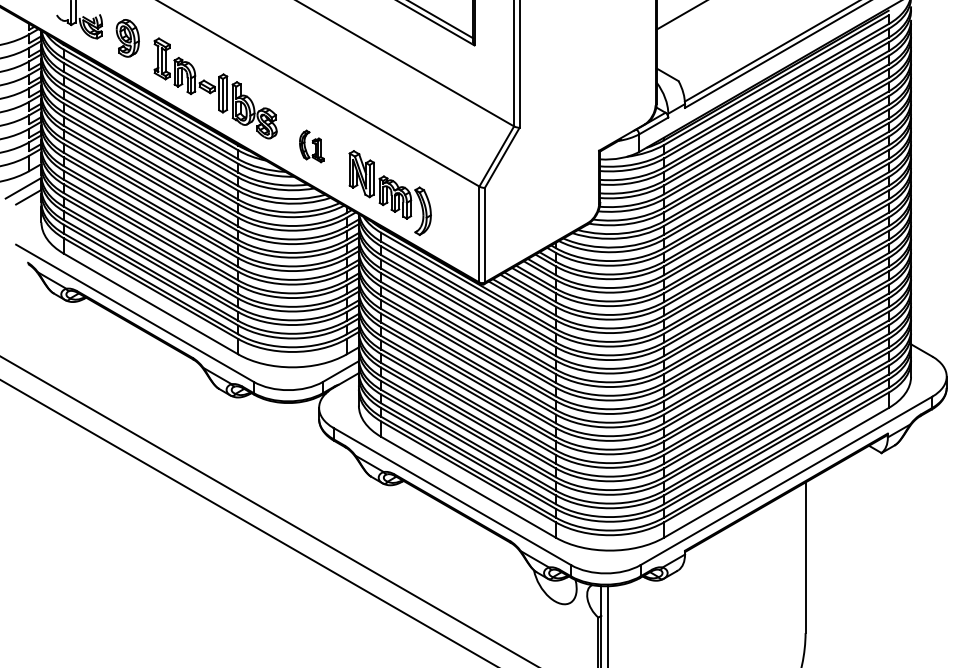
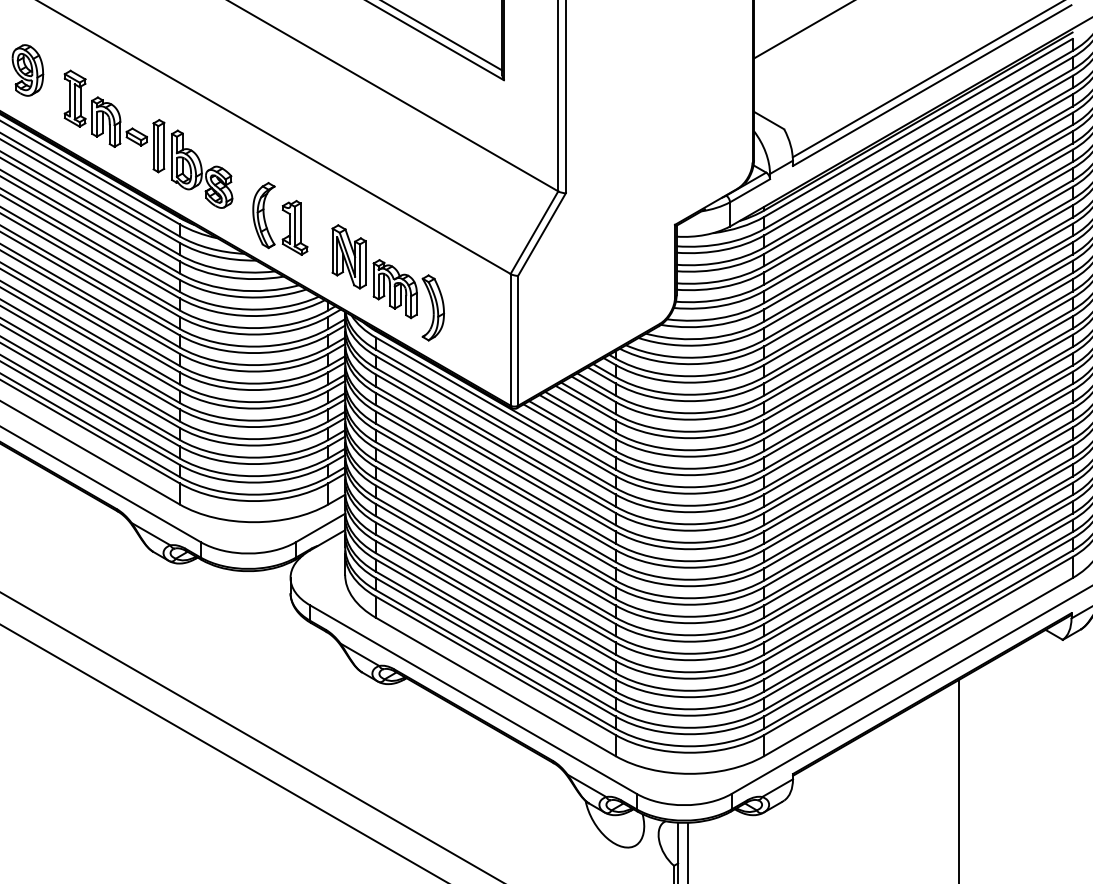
part: (311, 146) -> (280, 218), size x1.67

